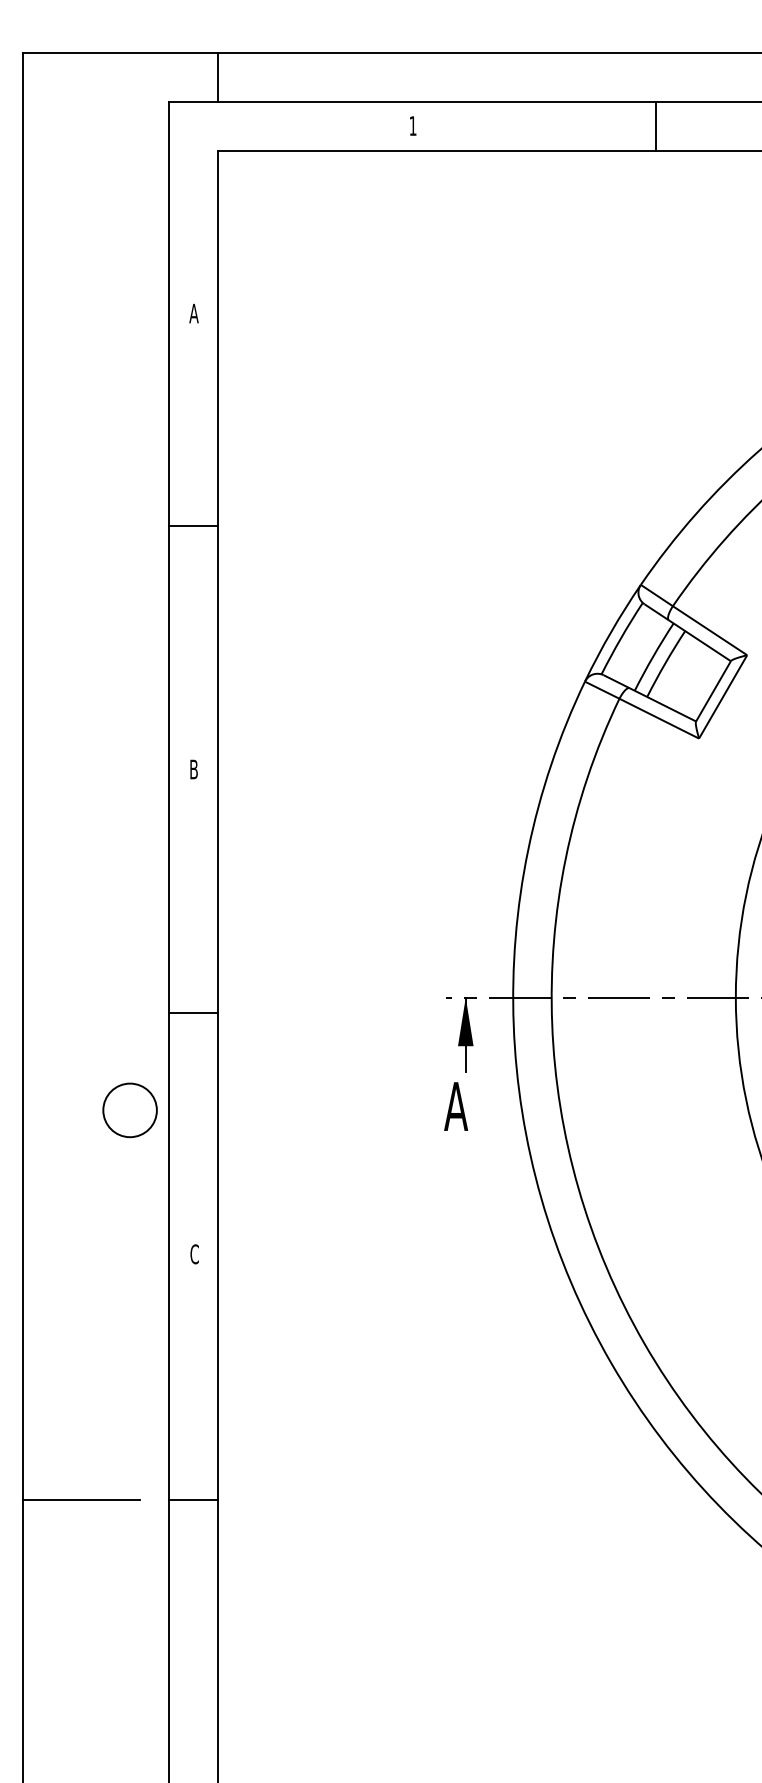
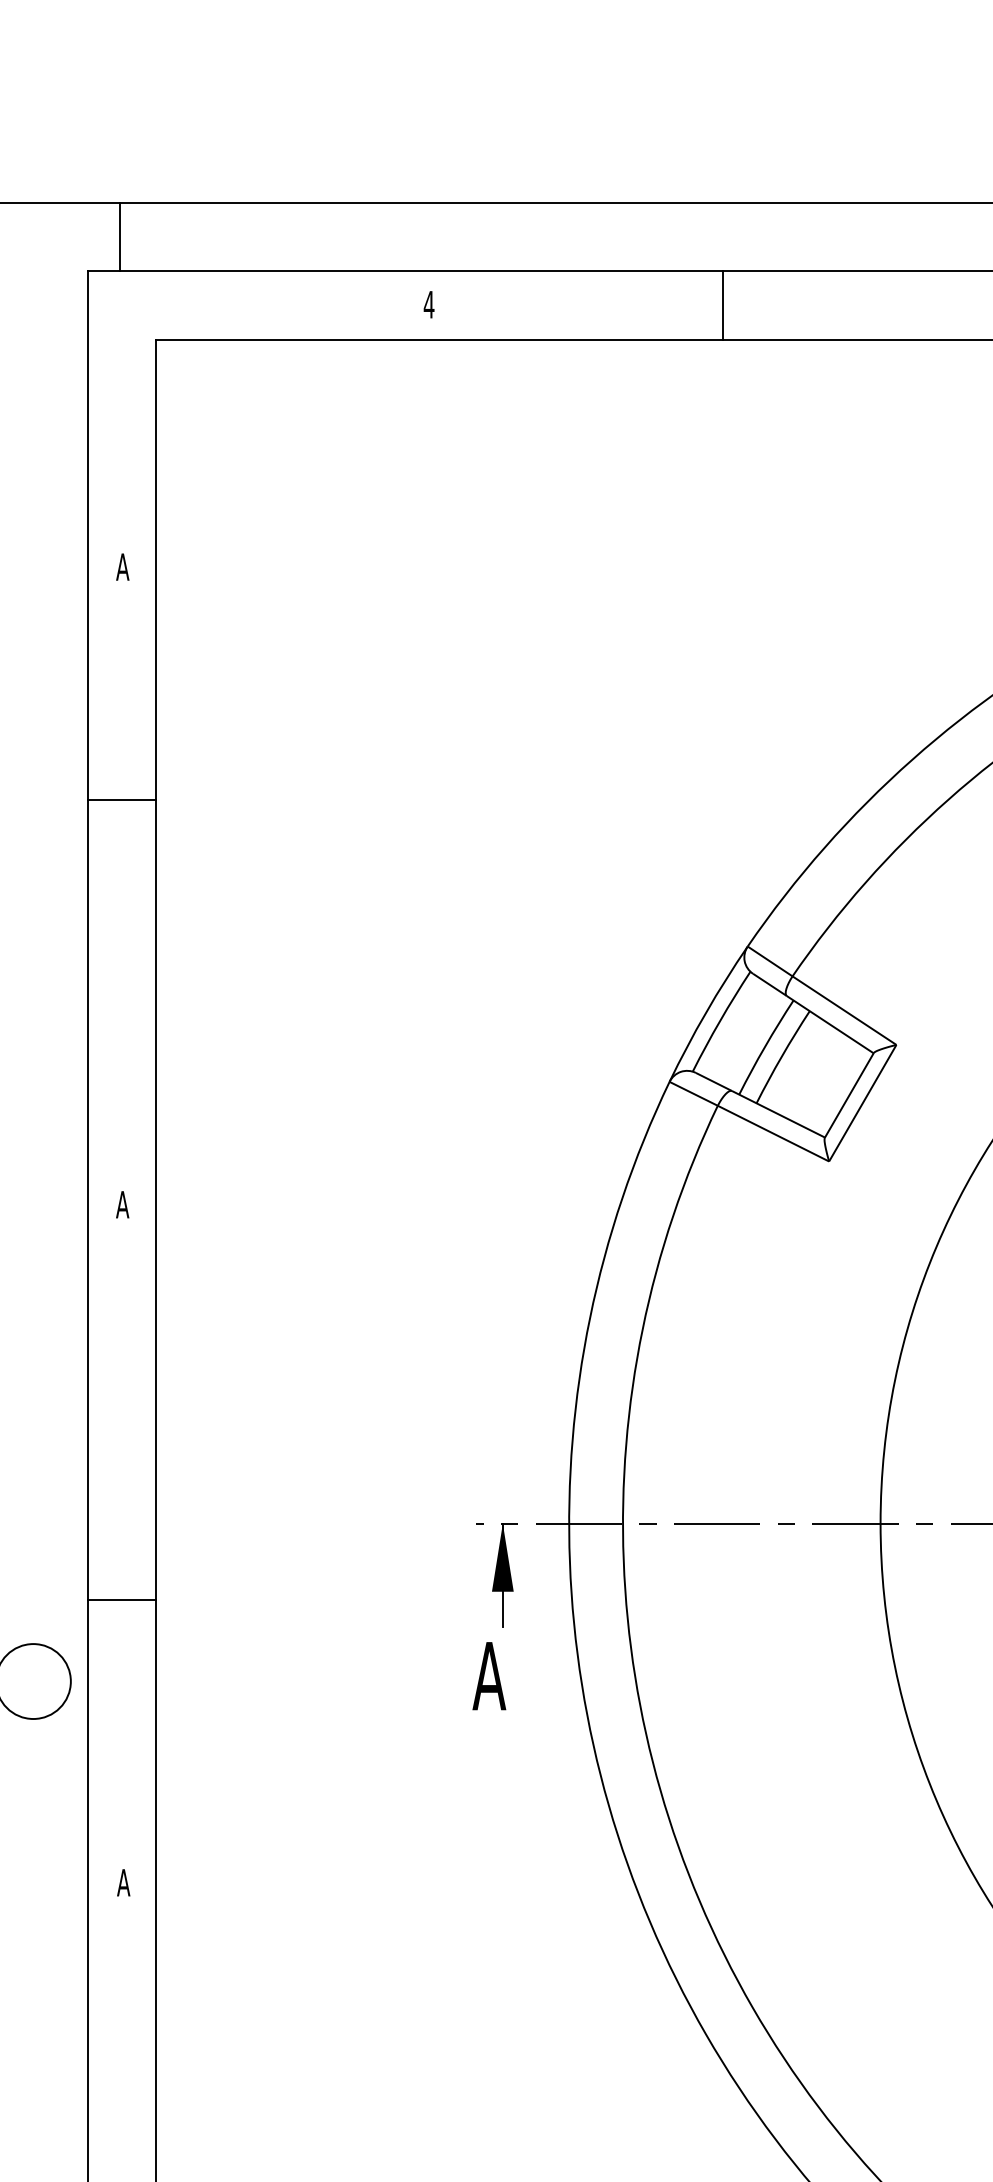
line: (217, 77) -> (119, 236), moved
text: (412, 125) -> (428, 304), 1 -> 4
line: (656, 126) -> (723, 305), moved
line: (193, 525) -> (122, 799), moved
text: (193, 769) -> (122, 1204), B -> A
line: (193, 1013) -> (122, 1600), moved
text: (194, 1254) -> (123, 1883), C -> A

